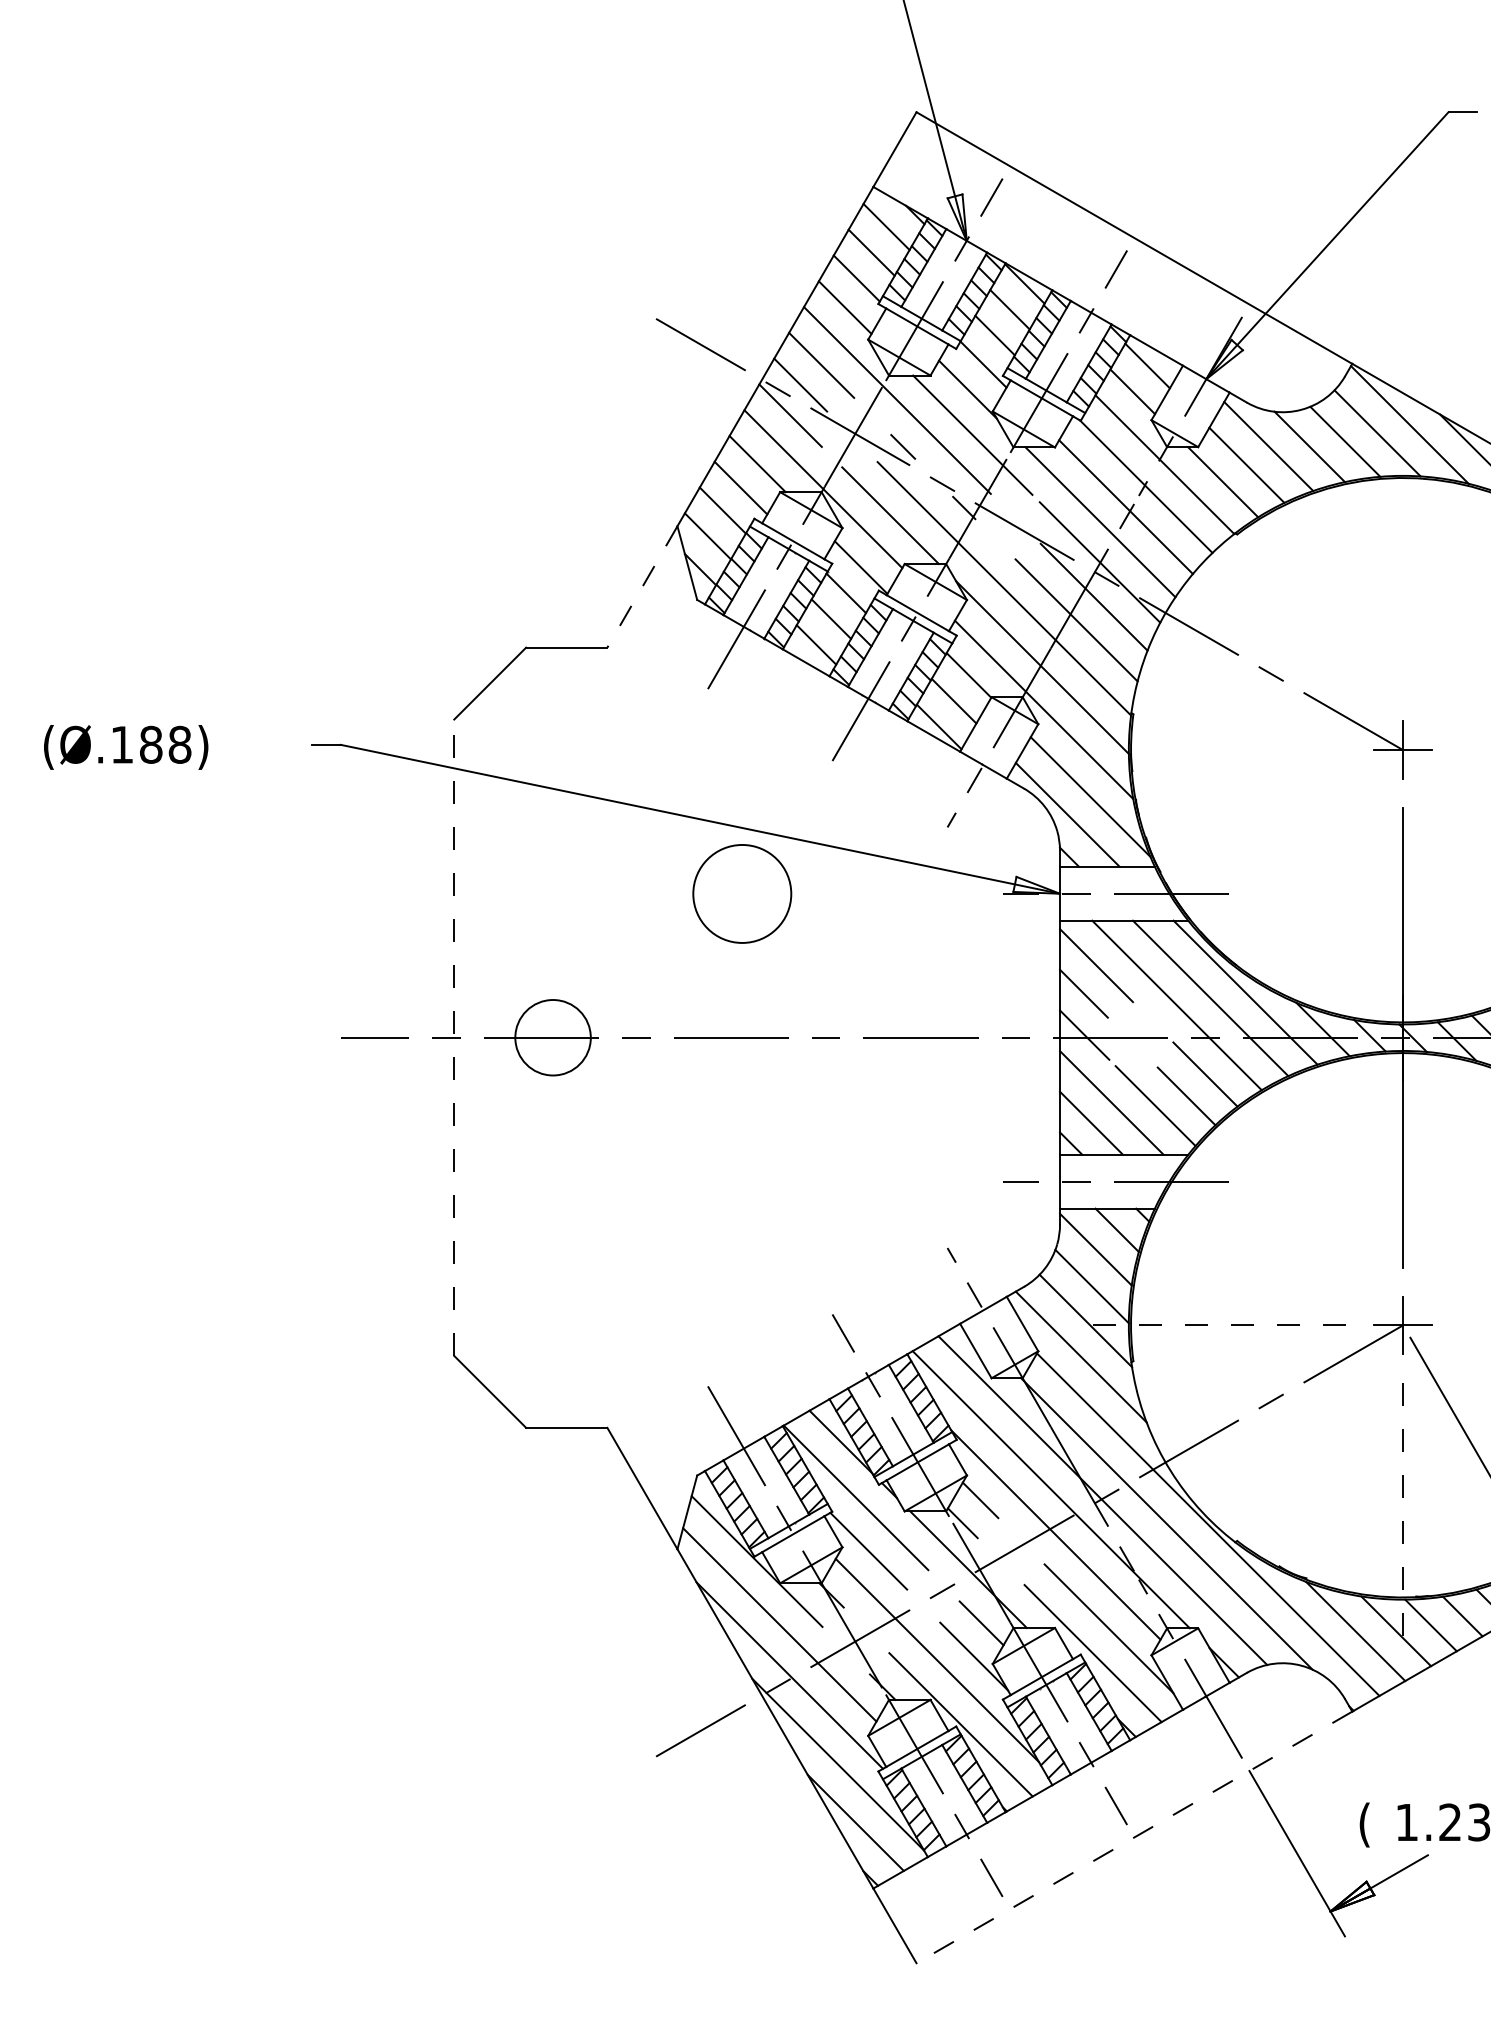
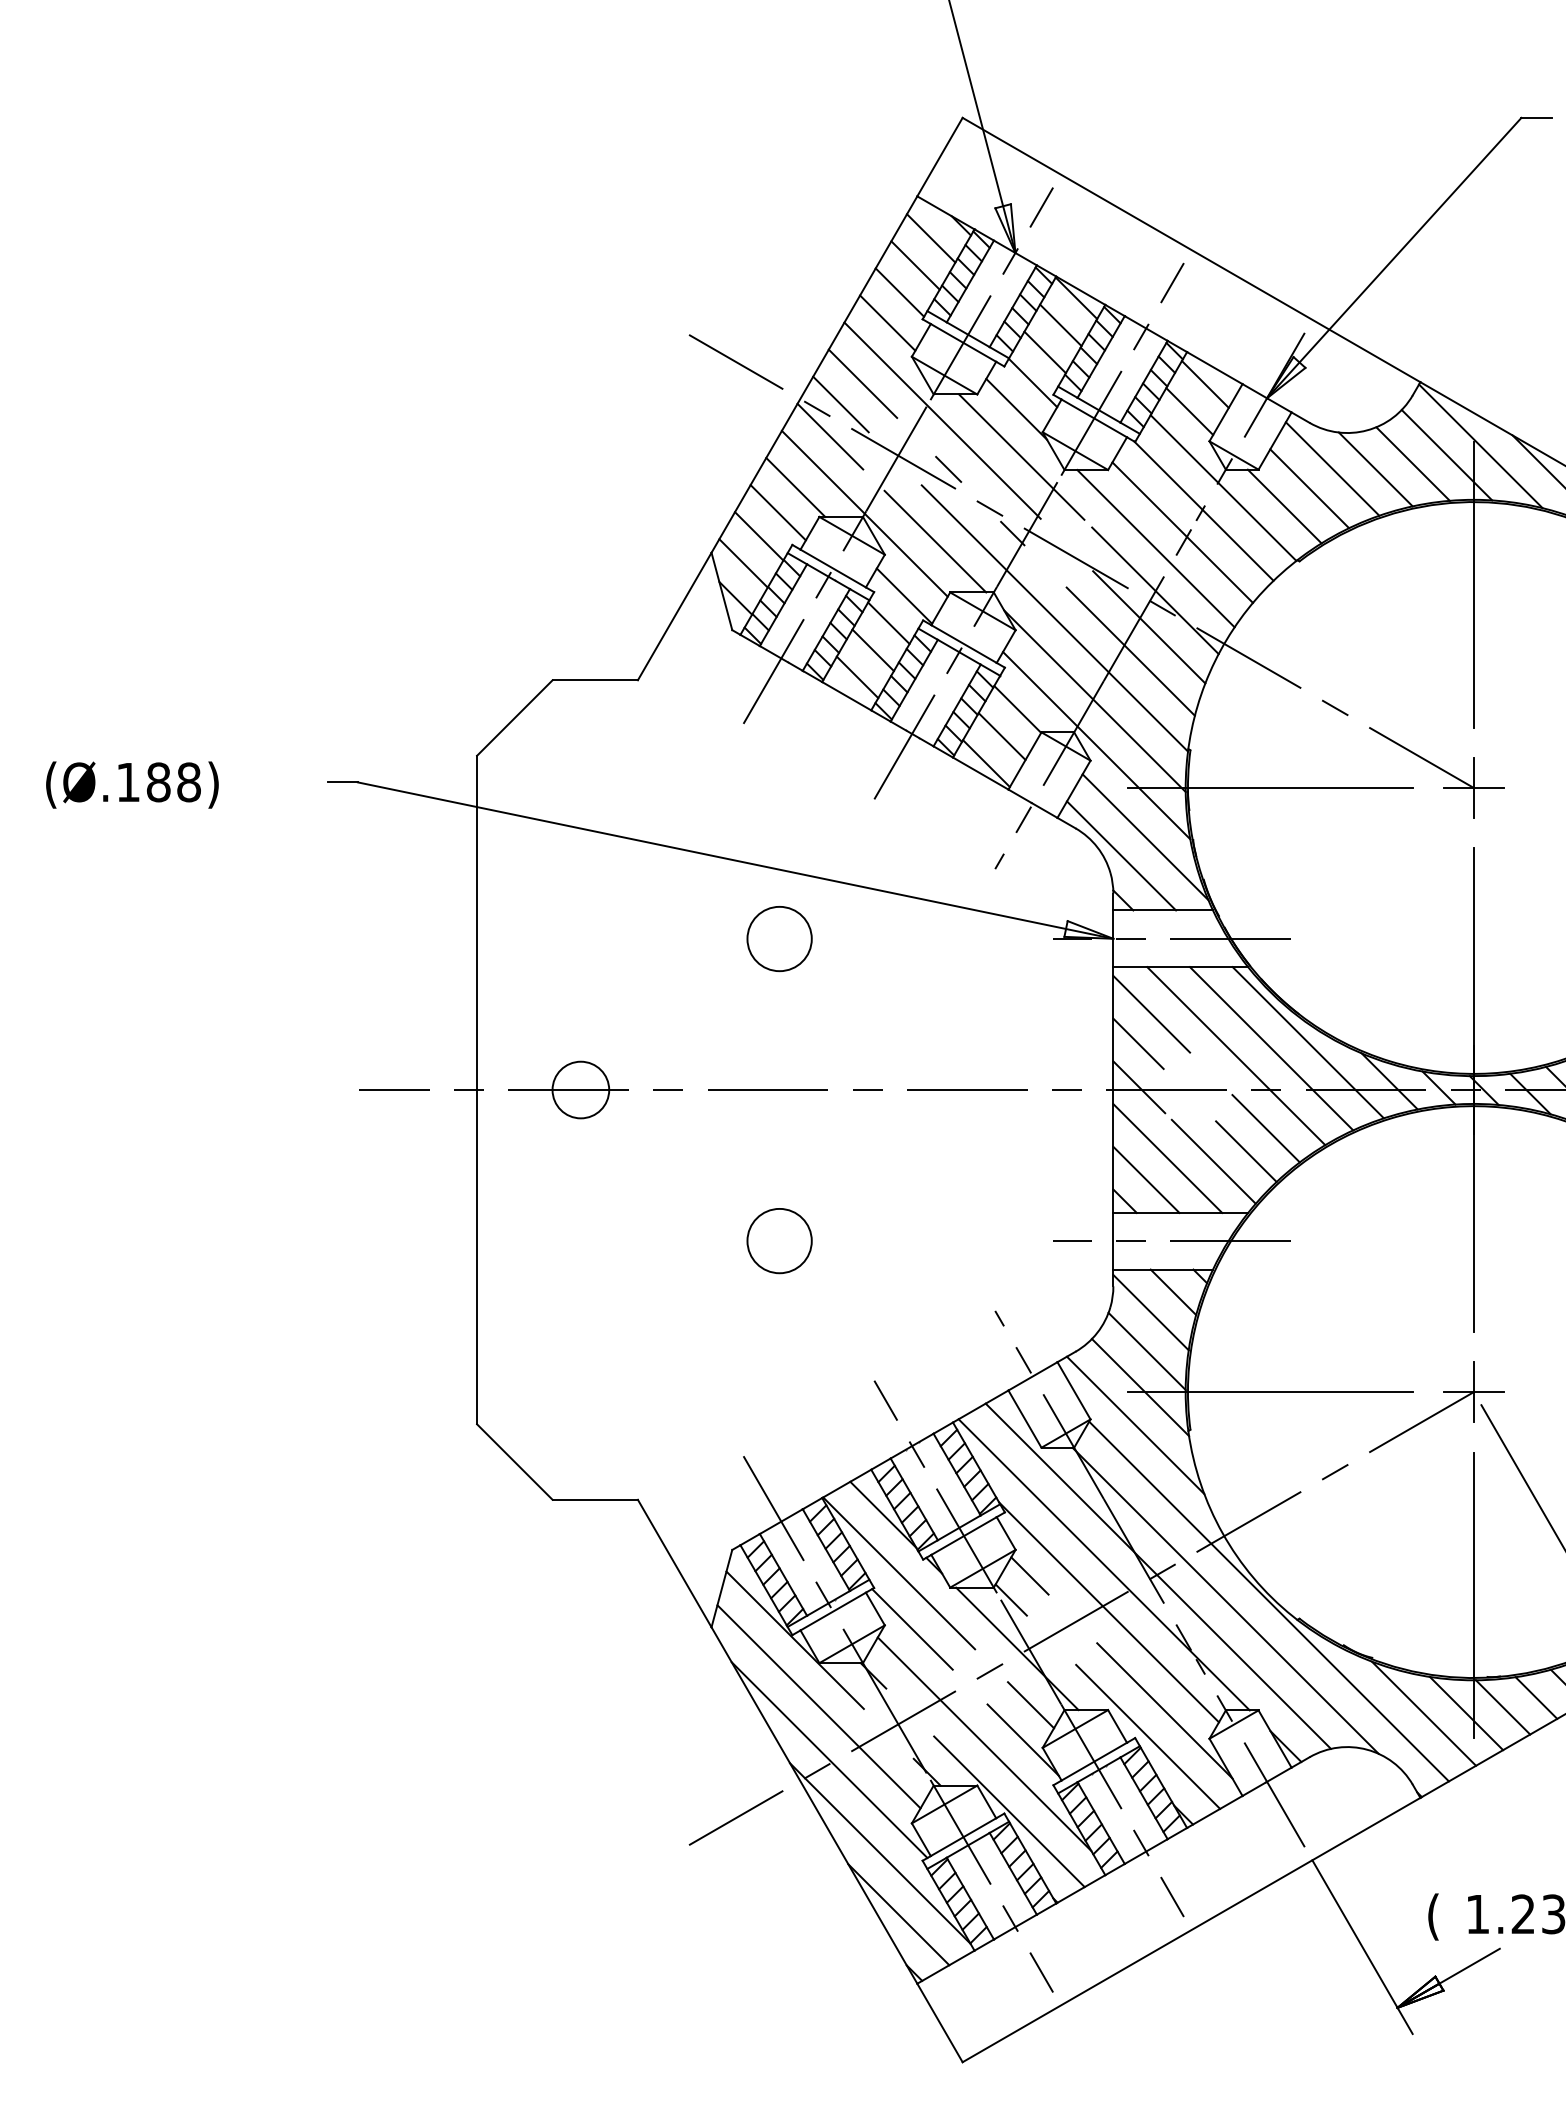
line: (1402, 556) -> (1473, 584), added
line: (642, 586) -> (674, 616), dashed -> solid
line: (1209, 749) -> (1270, 787), added
circle: (742, 893) -> (779, 938), size x0.62
line: (454, 1037) -> (477, 1089), dashed -> solid
circle: (552, 1037) -> (580, 1089), size x0.71
circle: (742, 1181) -> (779, 1241), added
line: (1209, 1325) -> (1270, 1392), dashed -> solid
line: (1402, 1518) -> (1473, 1595), dashed -> solid
line: (1134, 1837) -> (1191, 1930), dashed -> solid

